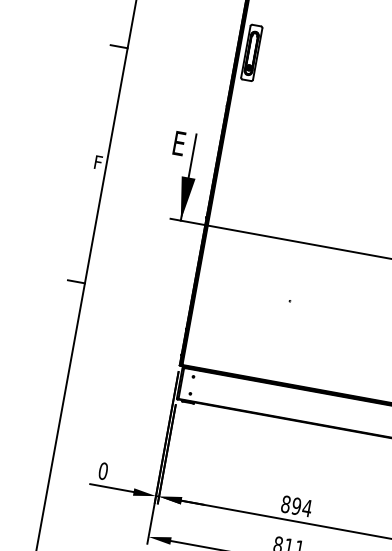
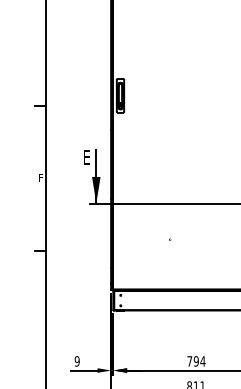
text: (102, 471) -> (76, 361), 0 -> 9
text: (285, 504) -> (189, 361), 894 -> 794

